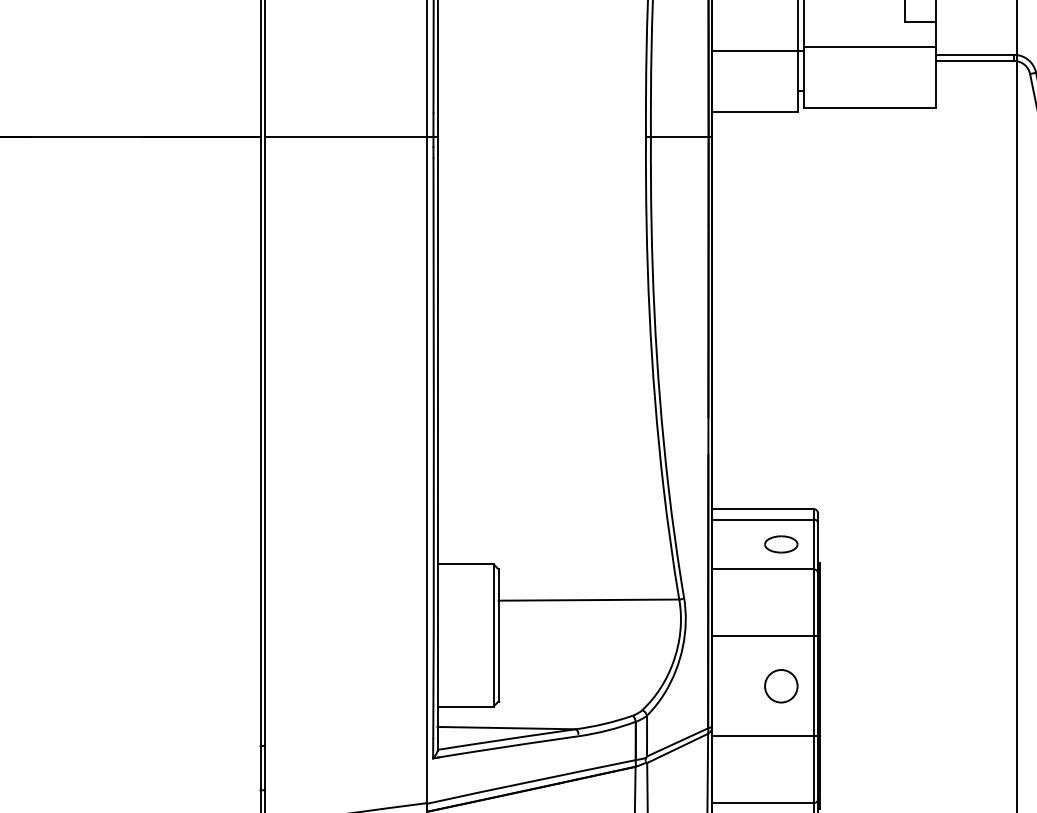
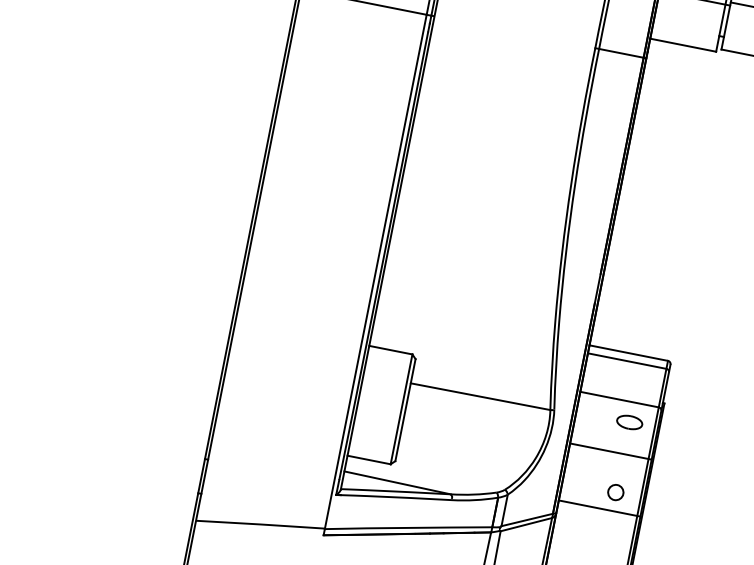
part: (781, 544) -> (629, 422), moved
circle: (781, 686) -> (615, 492), size x0.6
line: (764, 736) -> (599, 508), moved

